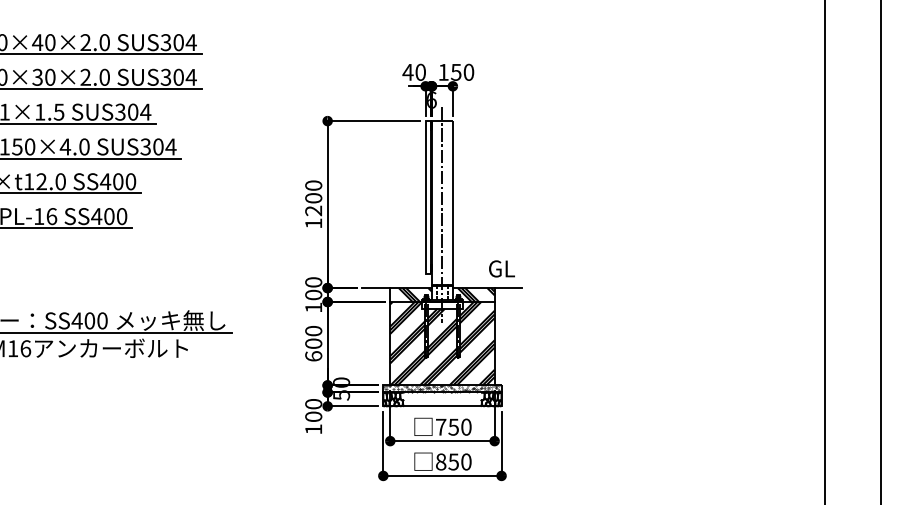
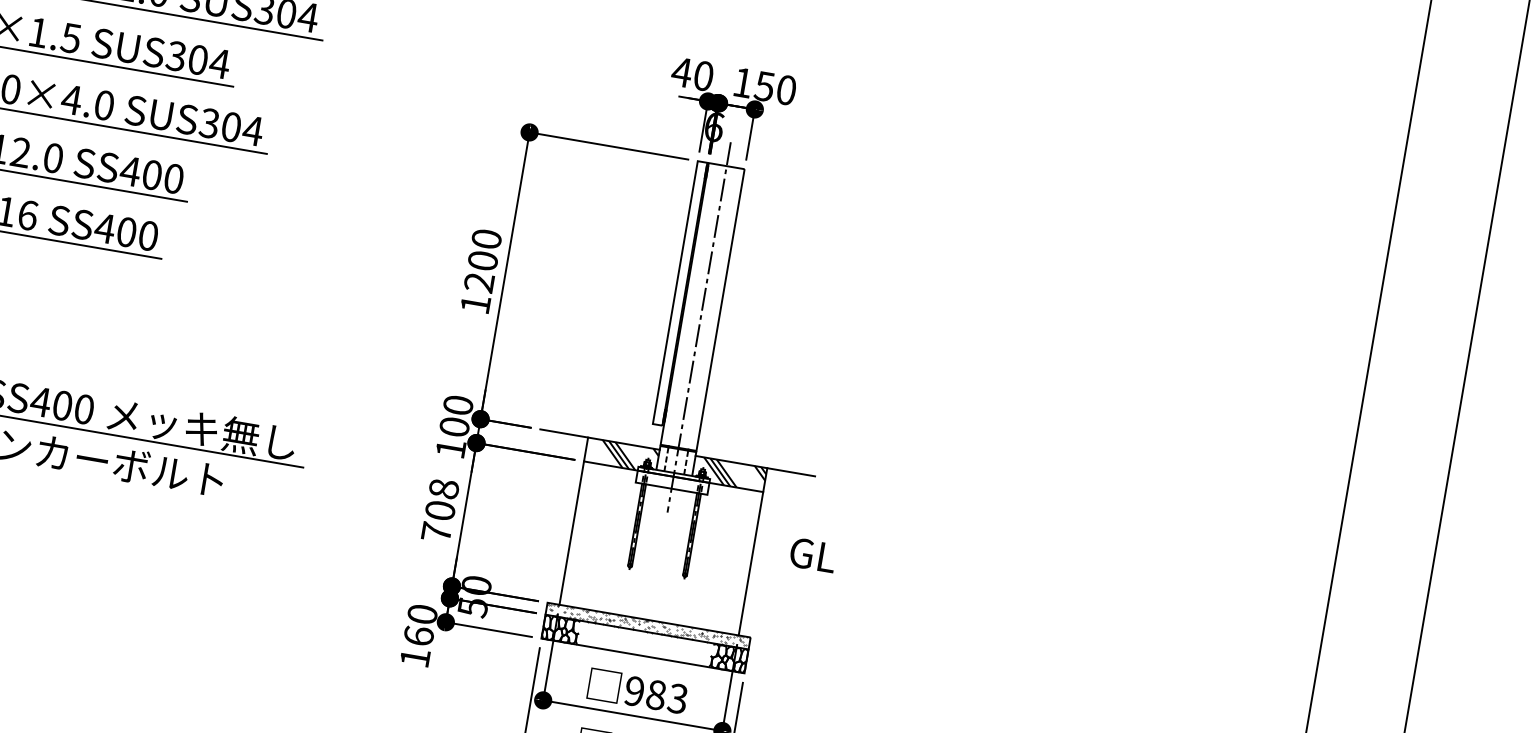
text: (501, 268) -> (812, 554), moved
text: (313, 343) -> (440, 510), 600 -> 708
hatch: (442, 343) -> (661, 548), removed
text: (313, 416) -> (418, 635), 100 -> 160
text: (453, 426) -> (656, 693), 750 -> 983

